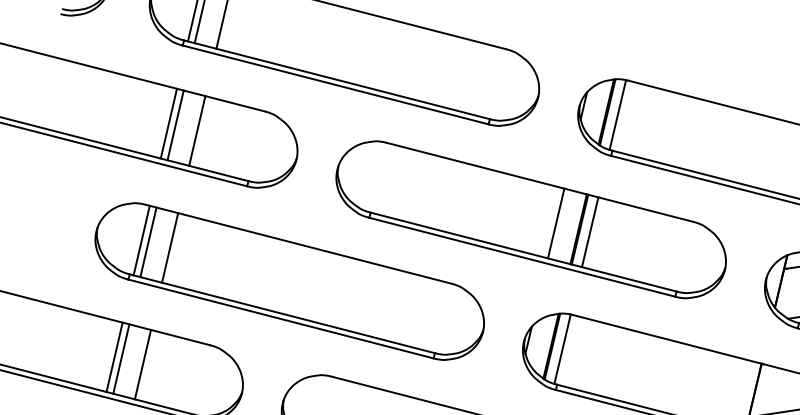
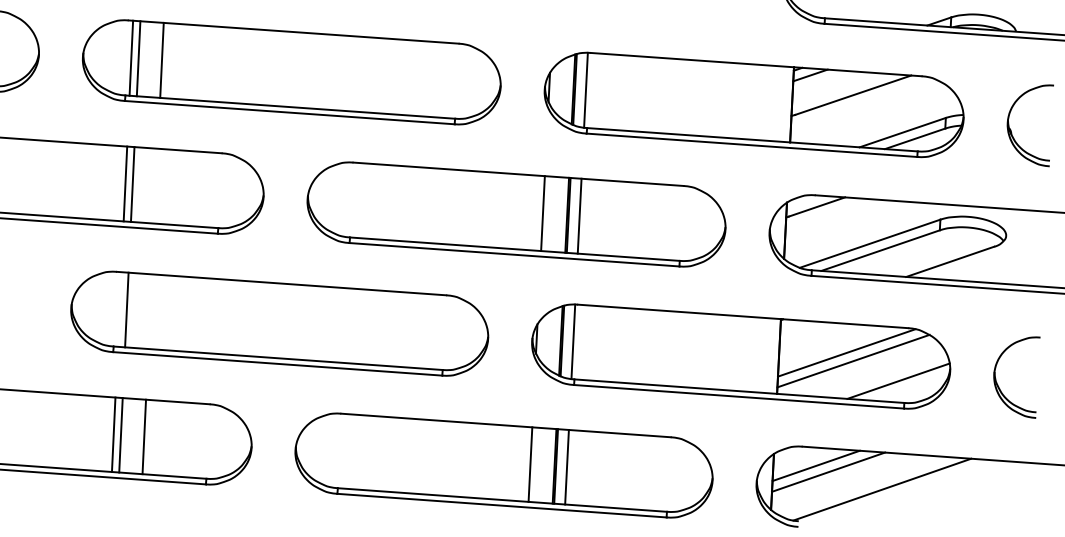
line: (196, 130) -> (155, 185), removed
line: (141, 240) -> (119, 309), removed
line: (169, 247) -> (149, 311), removed

